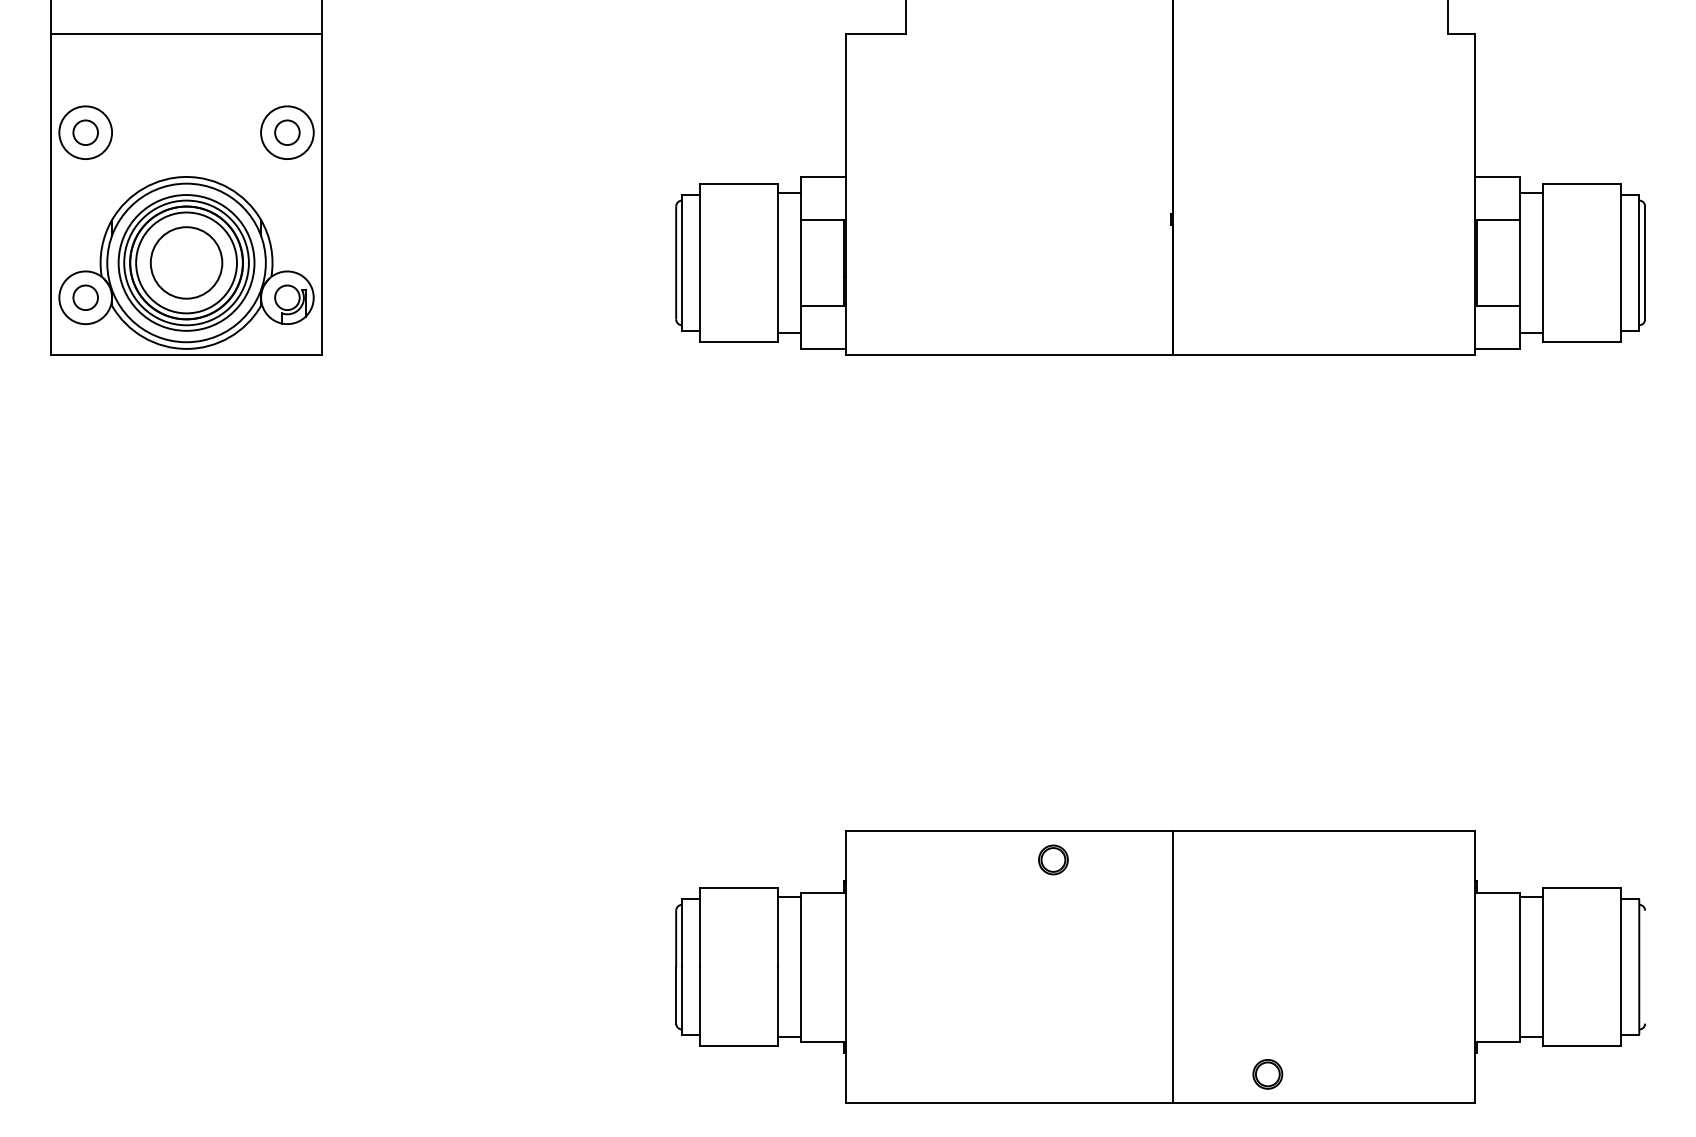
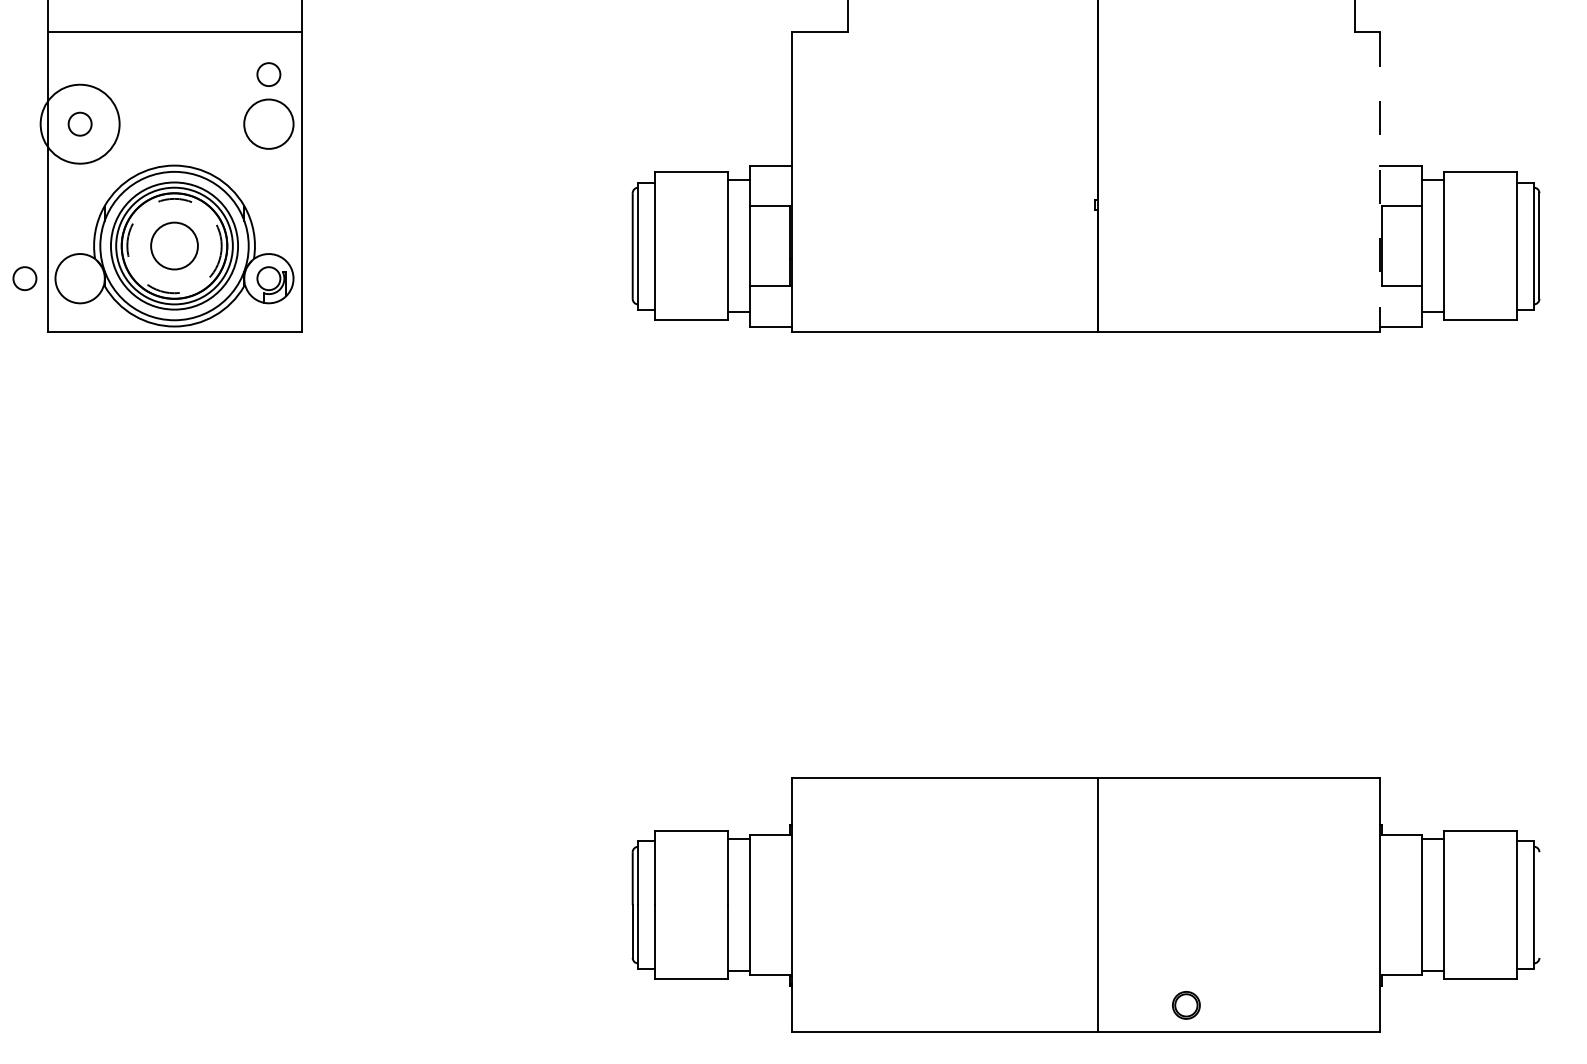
circle: (85, 132) -> (79, 123), size x1.6
circle: (287, 132) -> (268, 74), moved
line: (1475, 195) -> (1380, 182), solid -> dashed
circle: (186, 262) -> (174, 245), size x0.7
circle: (186, 262) -> (174, 245), solid -> dashed
circle: (85, 297) -> (24, 278), moved
part: (1053, 859) -> (985, 804), removed

